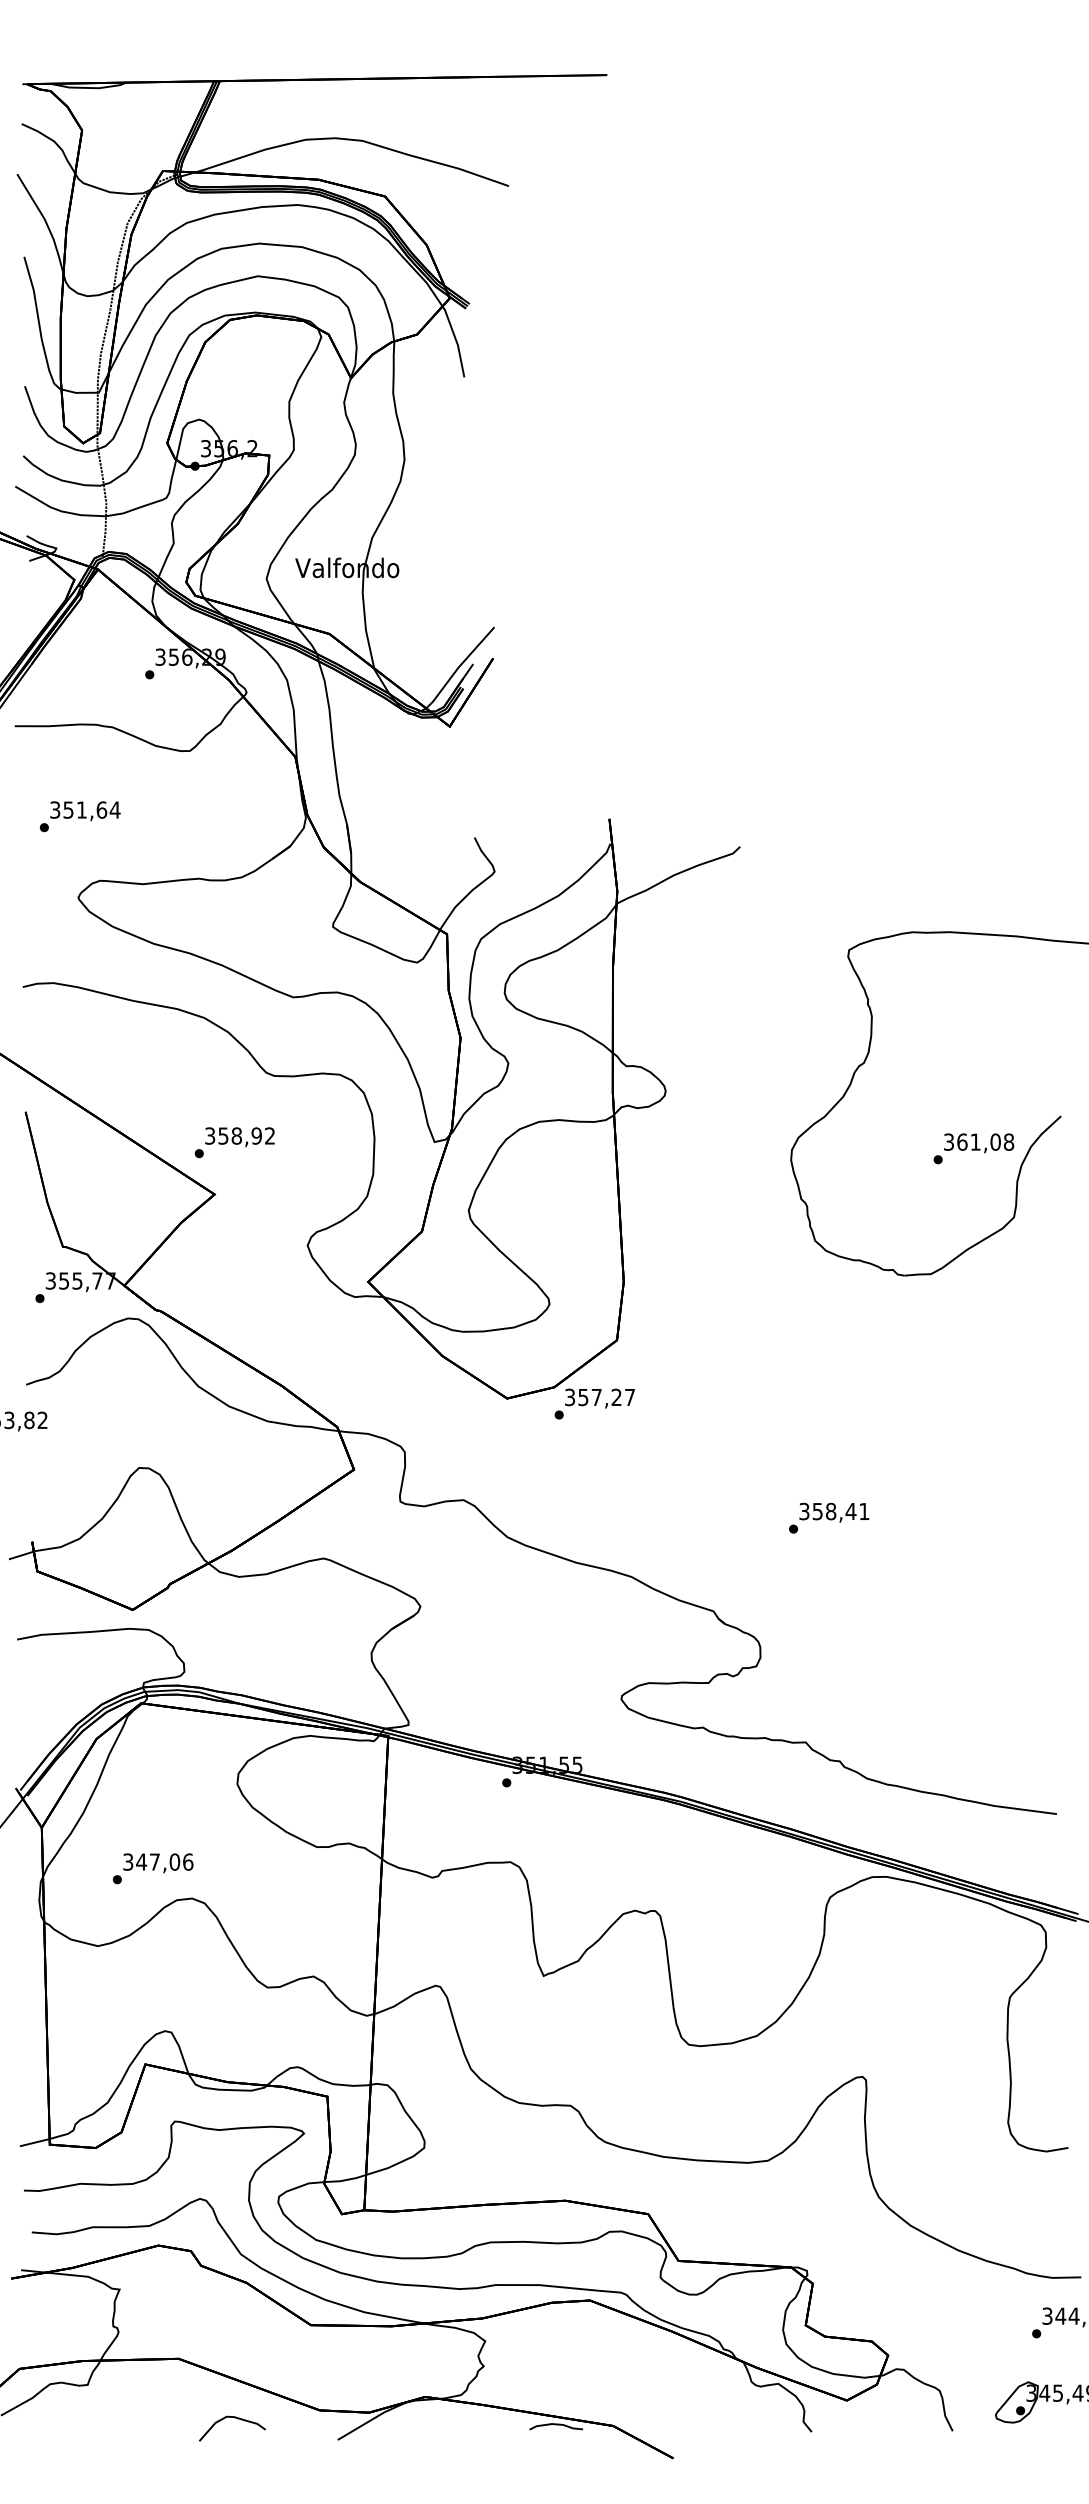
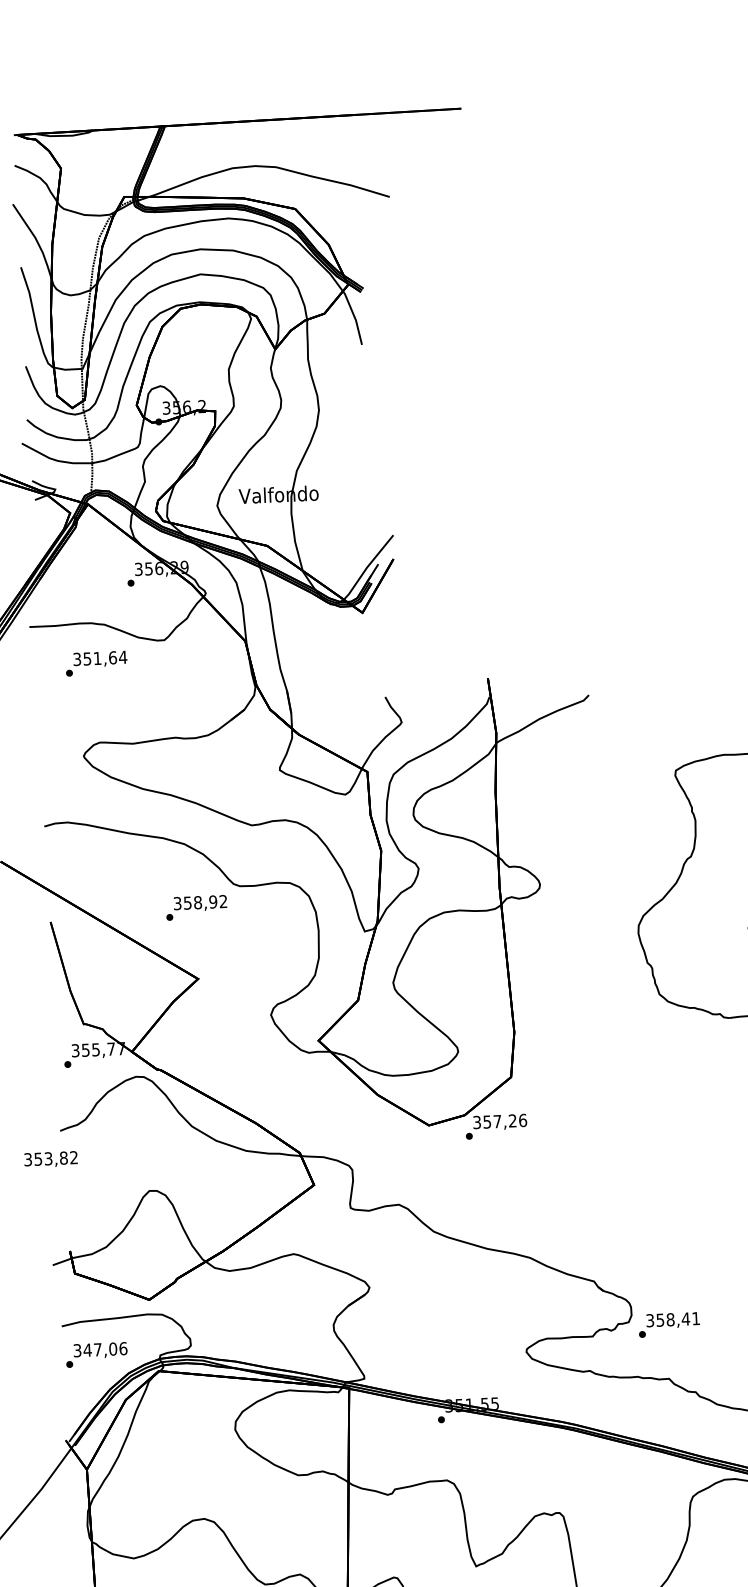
text: (79, 816) -> (96, 663), moved
text: (234, 1142) -> (196, 907), moved
text: (630, 1397) -> (523, 1120), 357,27 -> 357,26
text: (829, 1517) -> (669, 1324), moved
text: (152, 1868) -> (96, 1354), moved

